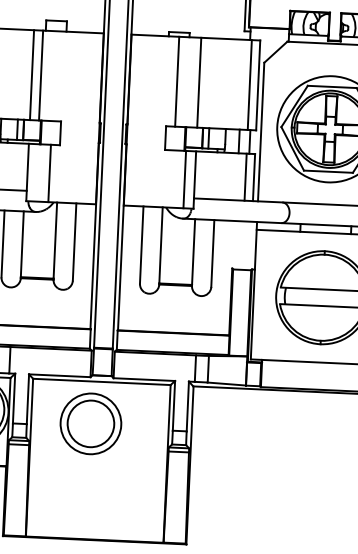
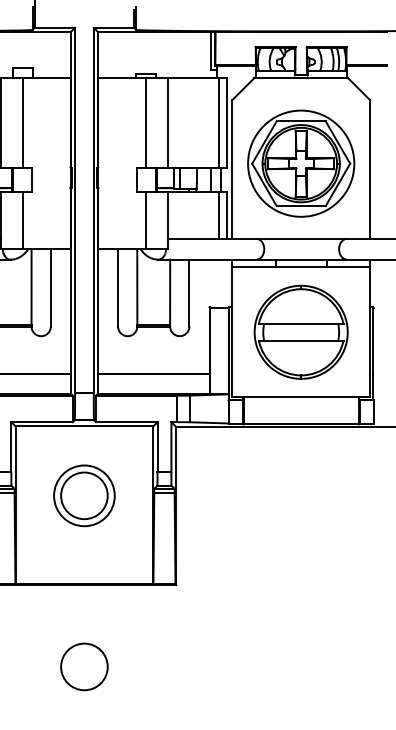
line: (40, 75) -> (22, 123), moved
line: (185, 179) -> (146, 220), moved
part: (91, 423) -> (84, 495), moved

